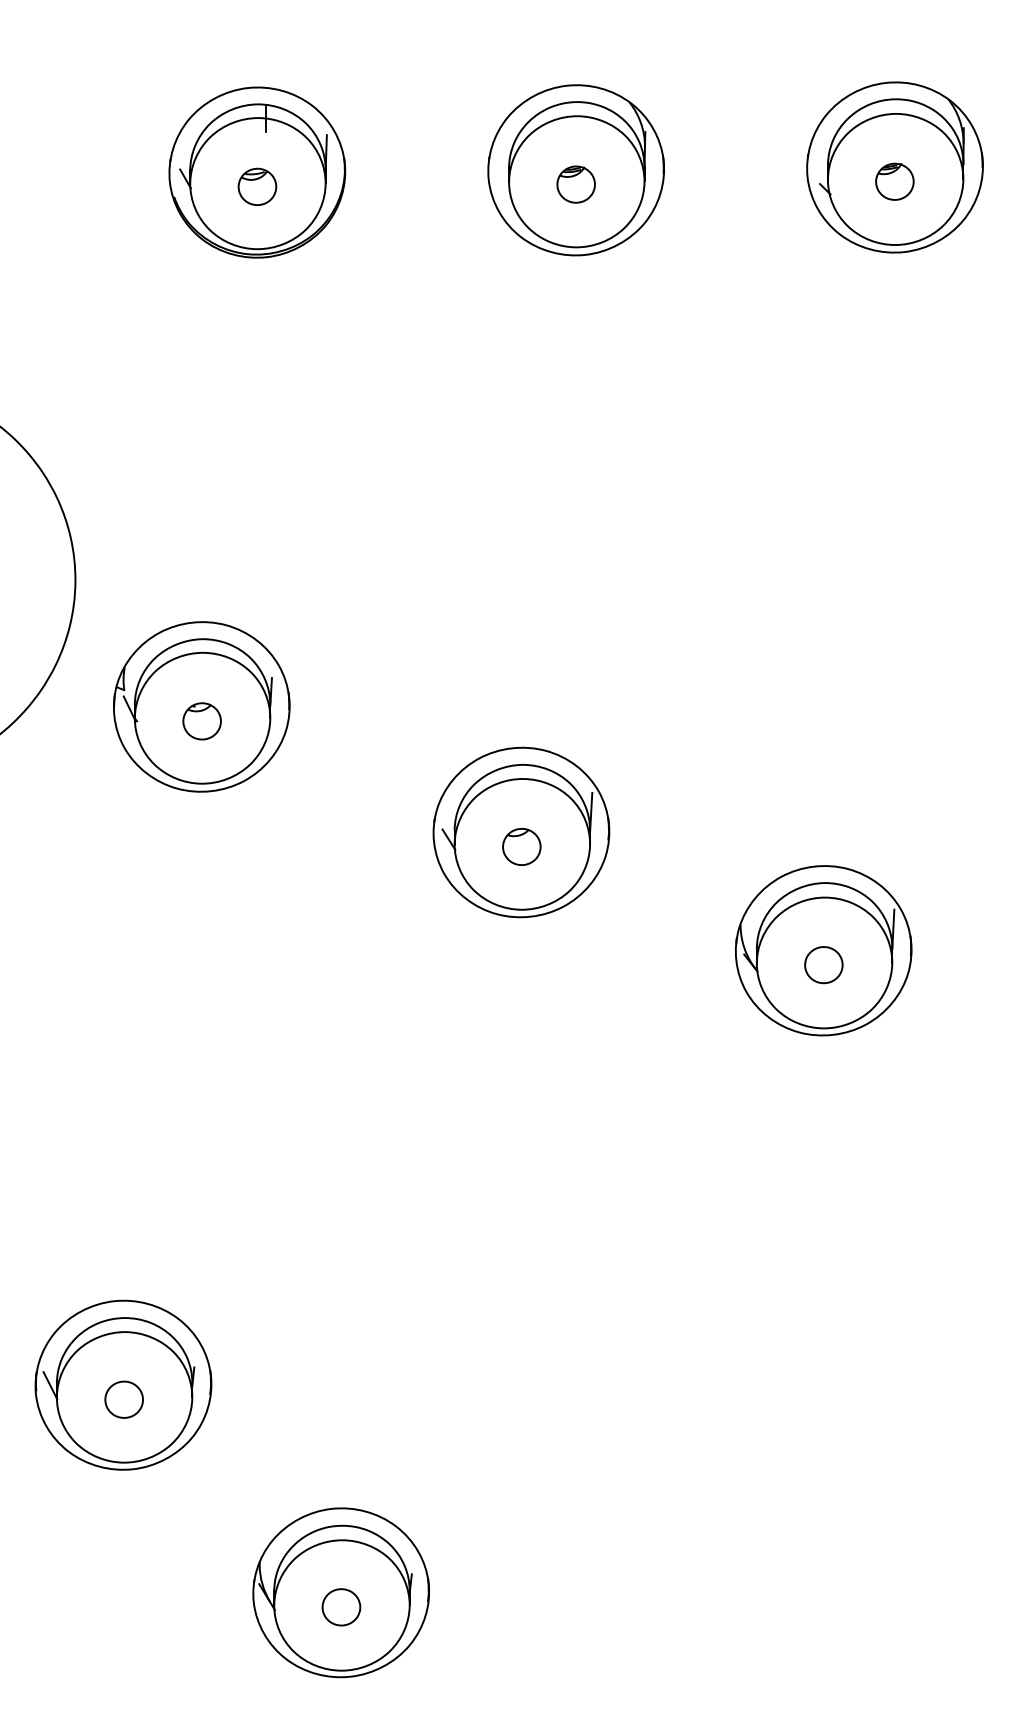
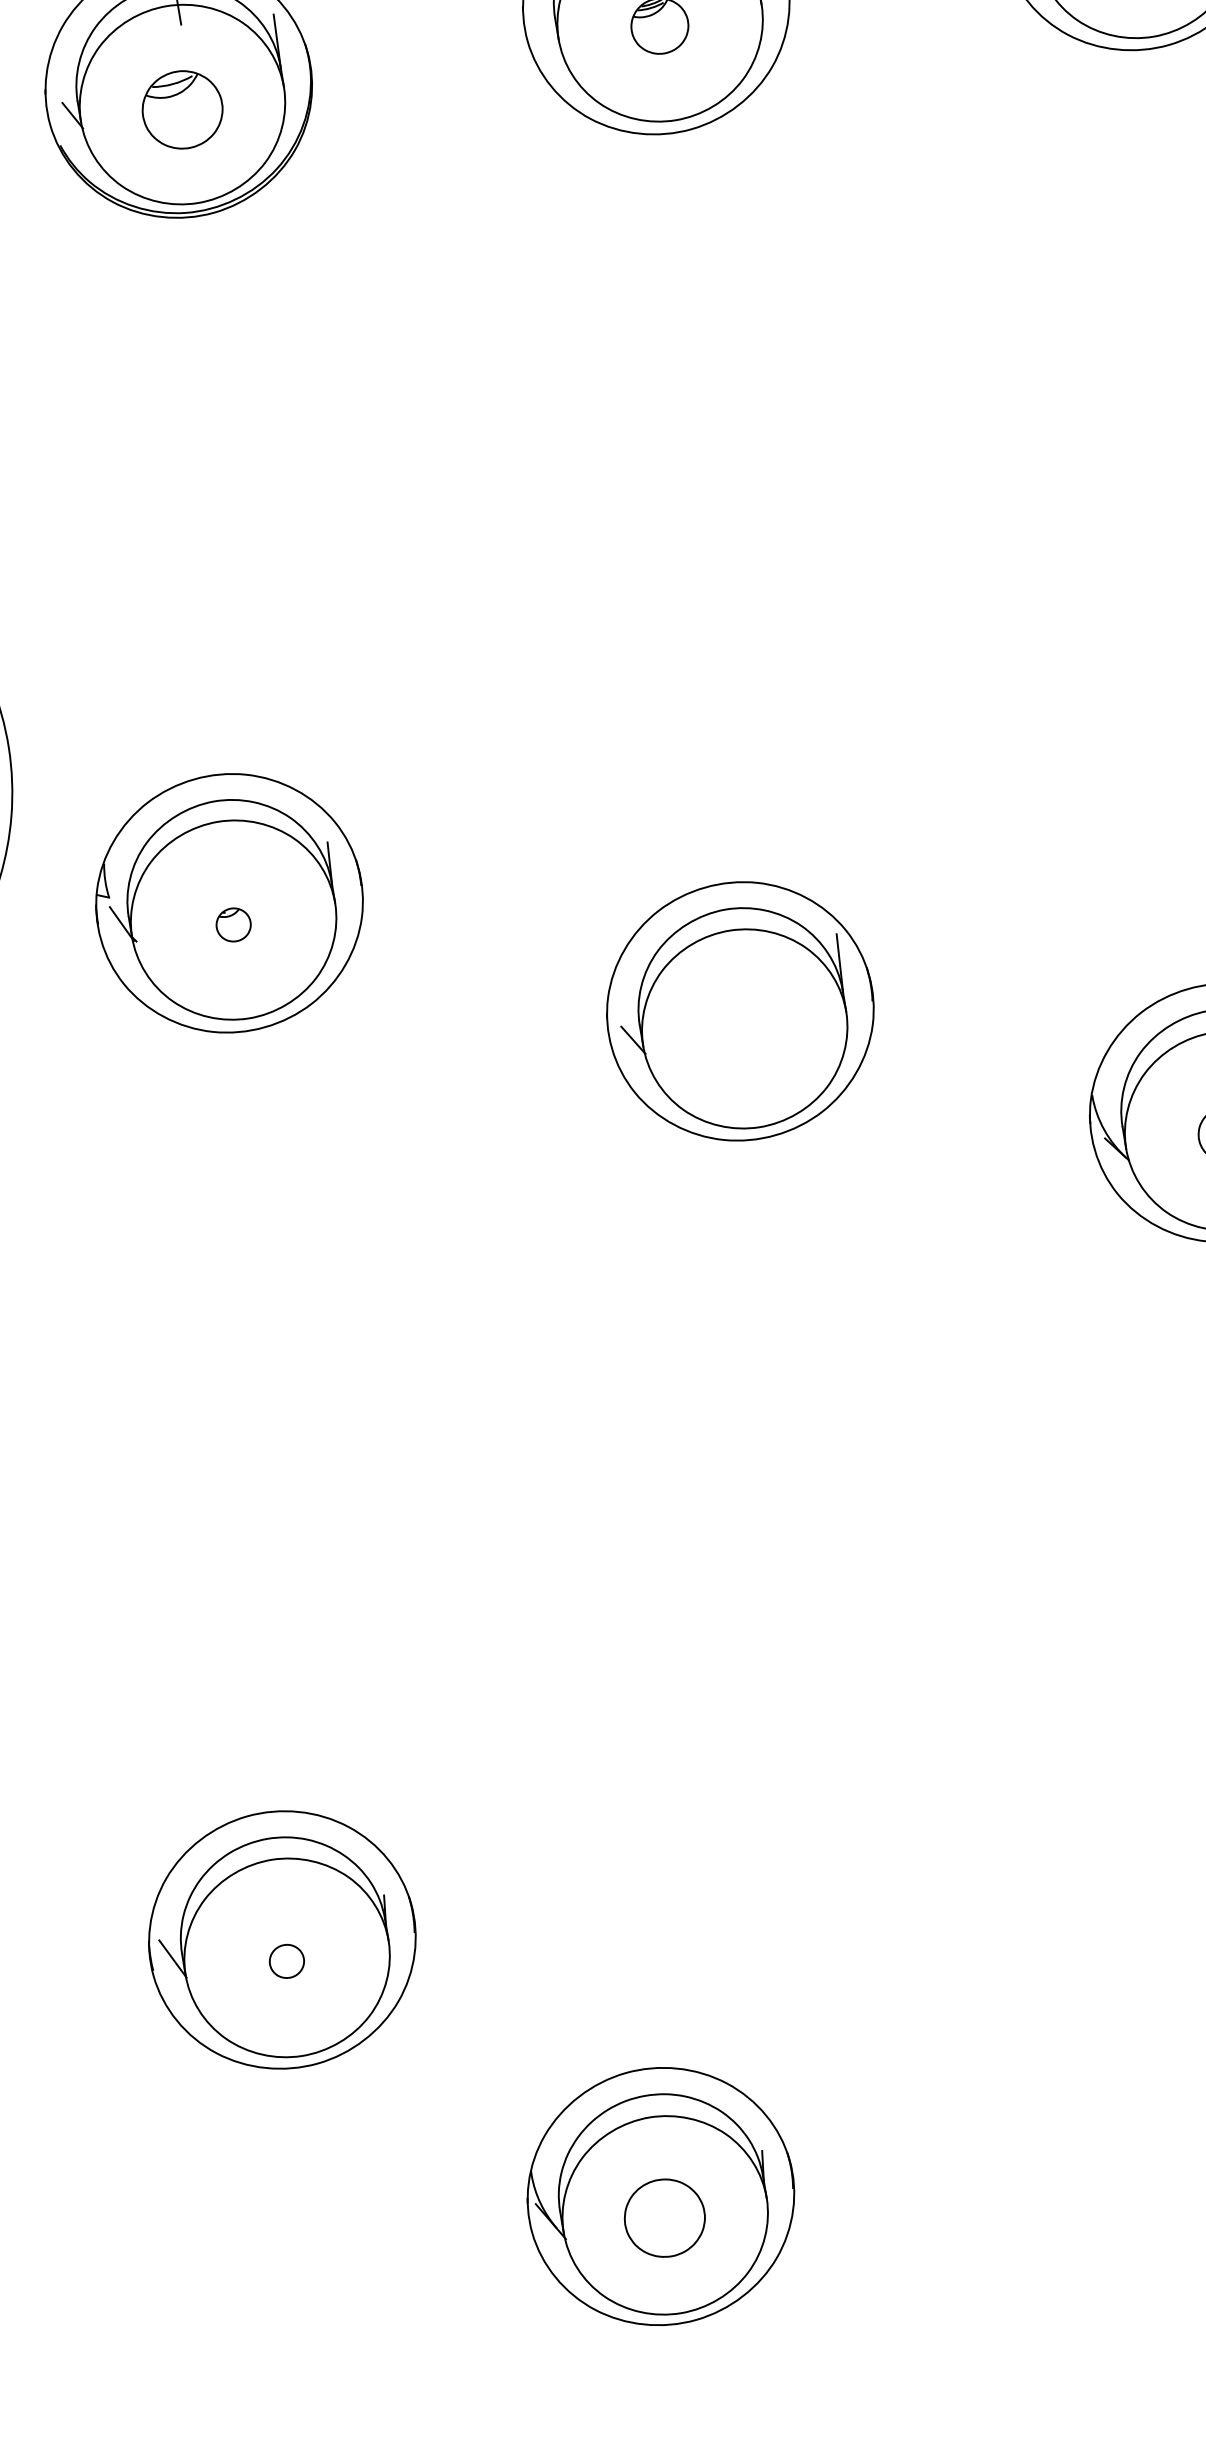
part: (257, 186) -> (182, 109), size x1.4
part: (201, 721) -> (232, 925), size x0.6
part: (521, 846) -> (743, 1032), removed
part: (123, 1399) -> (285, 1961), size x0.6
part: (341, 1607) -> (665, 2218), size x1.4

